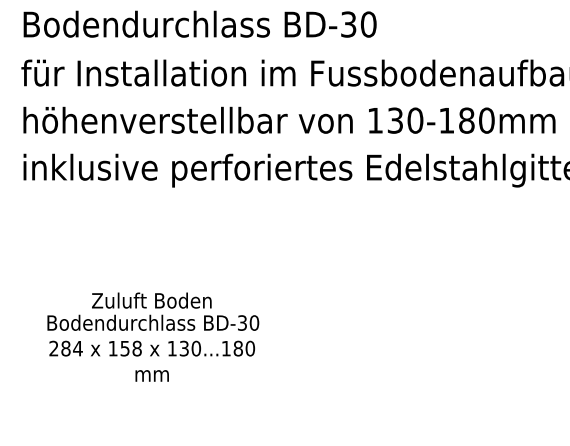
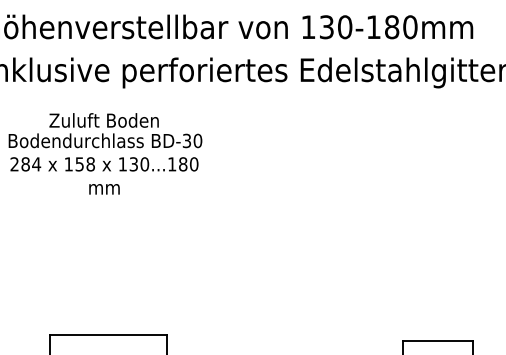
text: (153, 336) -> (105, 153), moved

